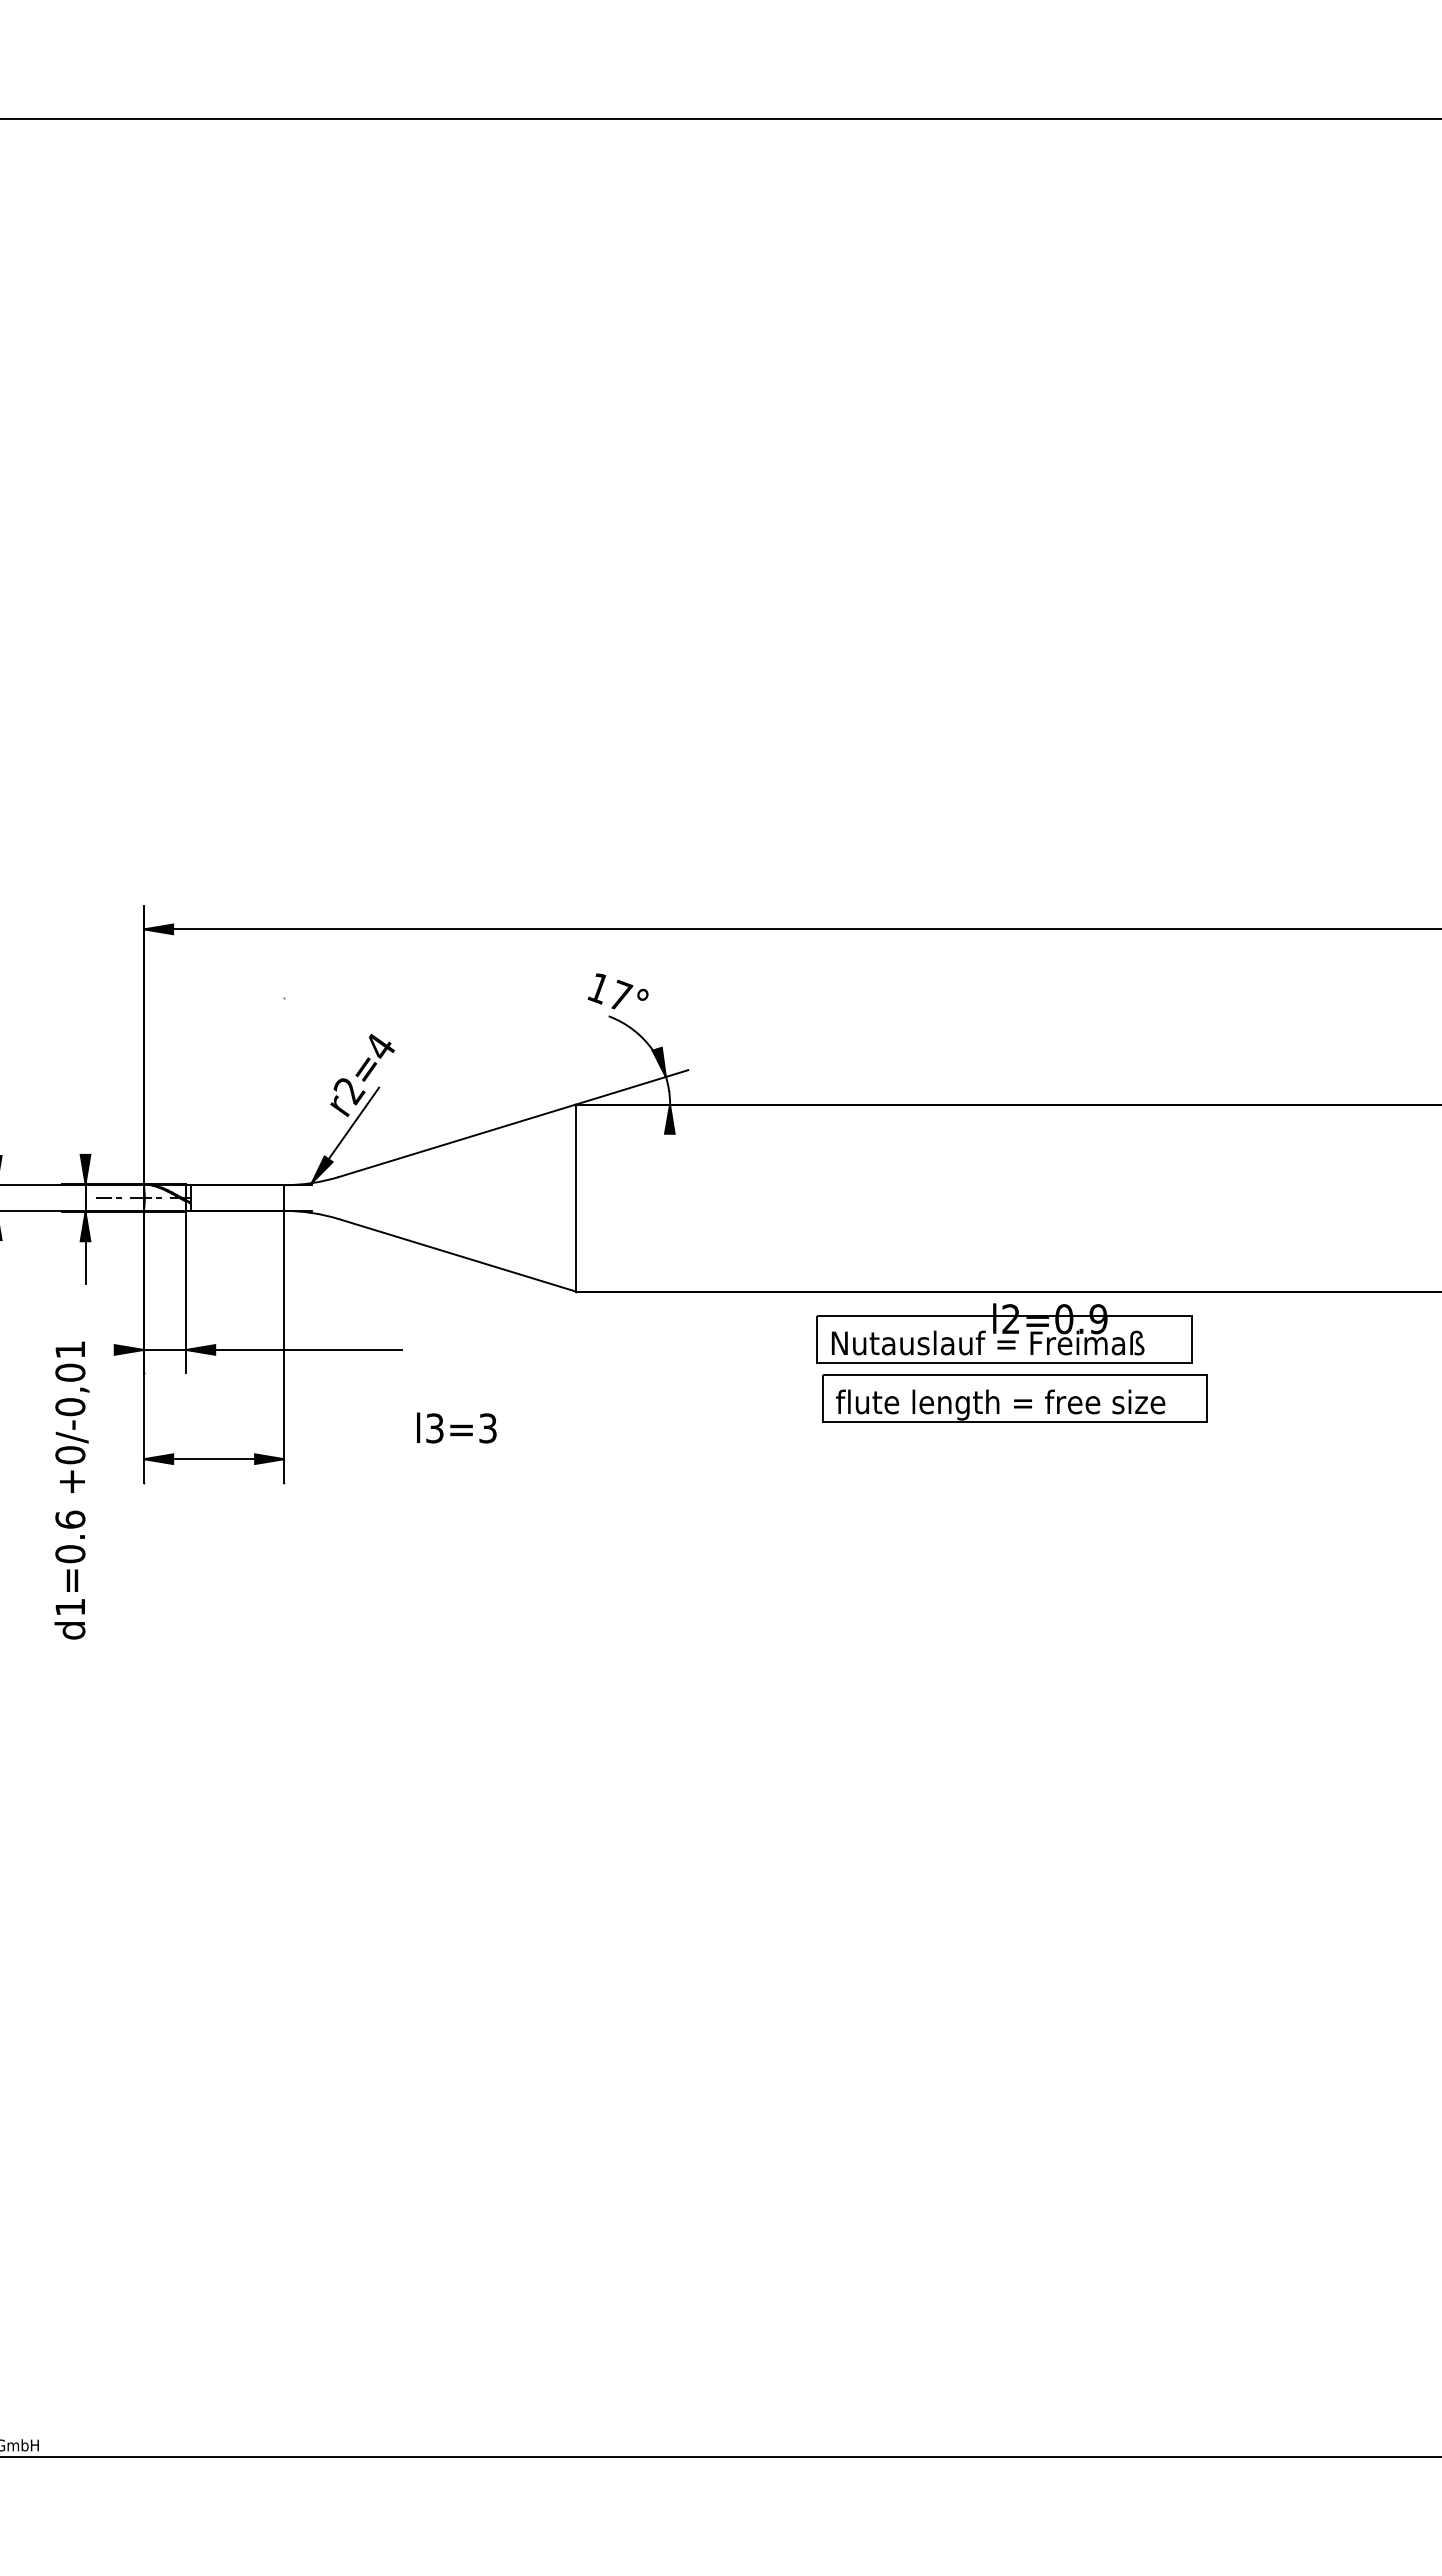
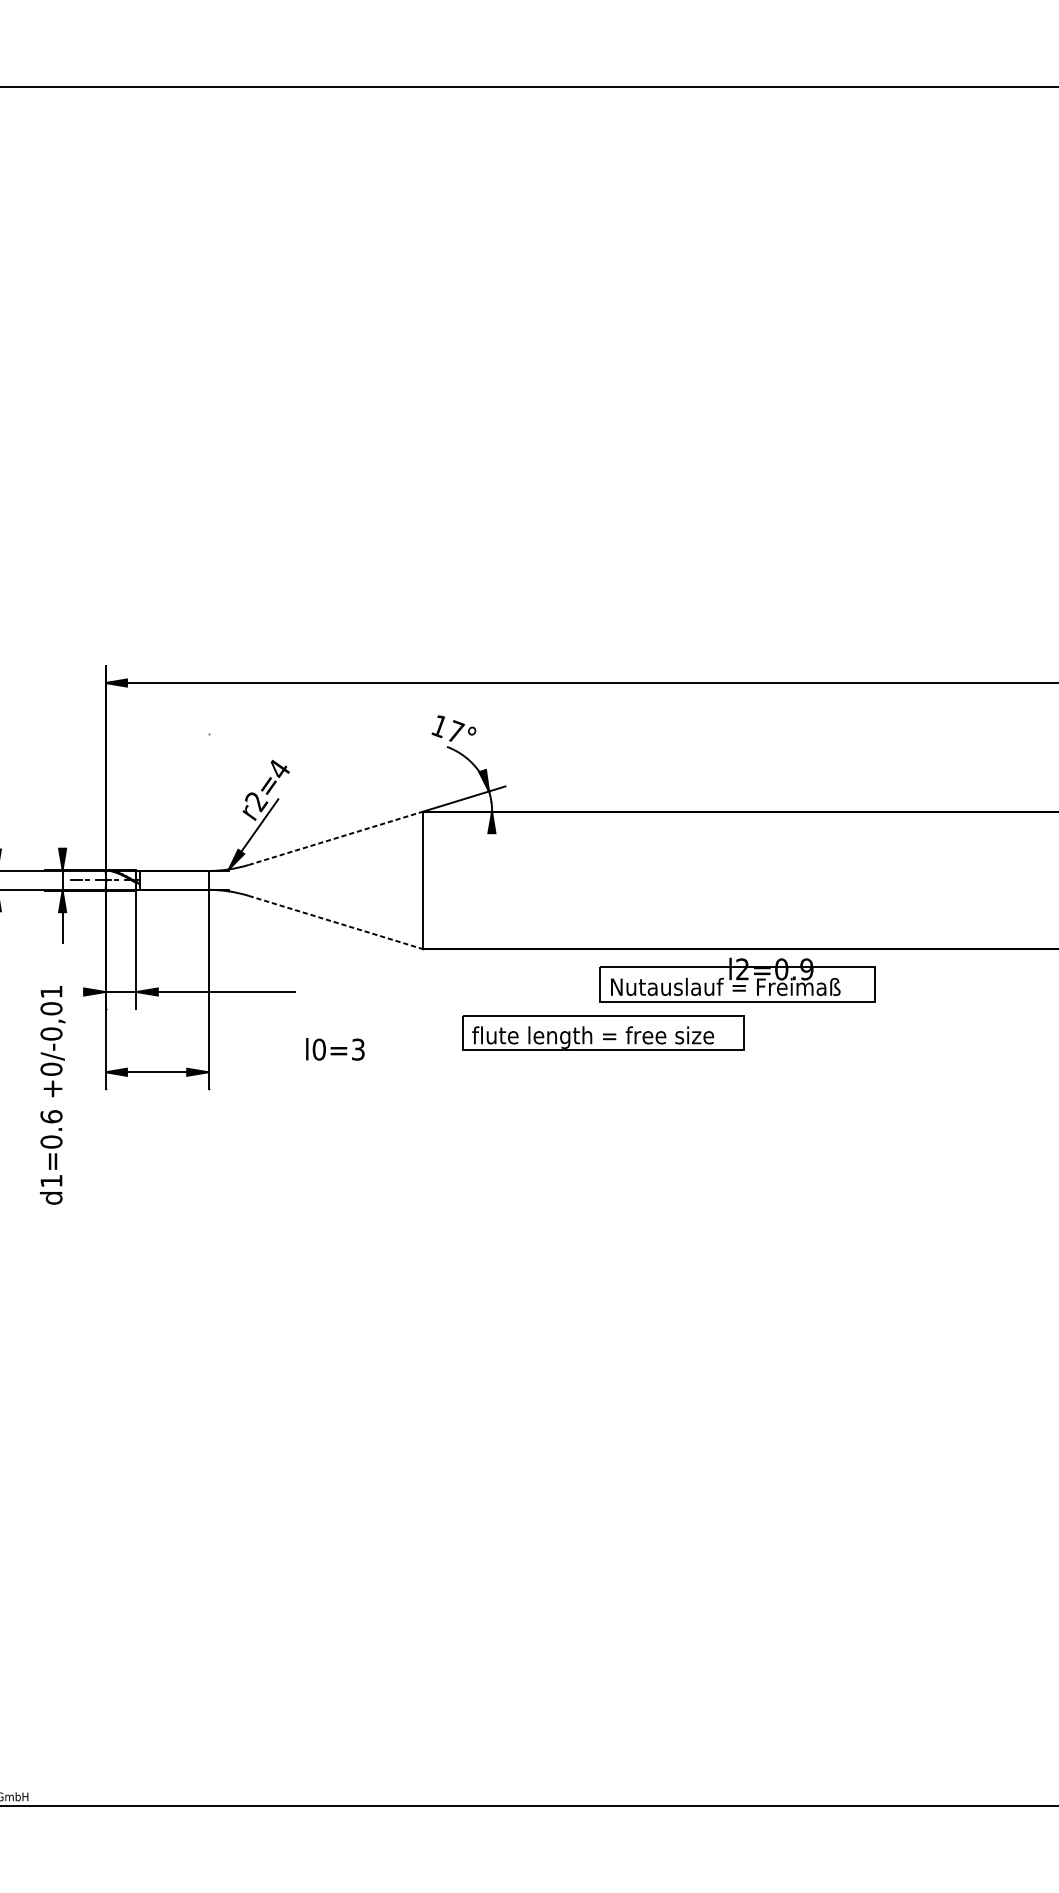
line: (457, 1140) -> (335, 838), solid -> dashed
line: (457, 1255) -> (335, 922), solid -> dashed
part: (1014, 1398) -> (603, 1032), moved
text: (434, 1428) -> (319, 1049), l3=3 -> l0=3

